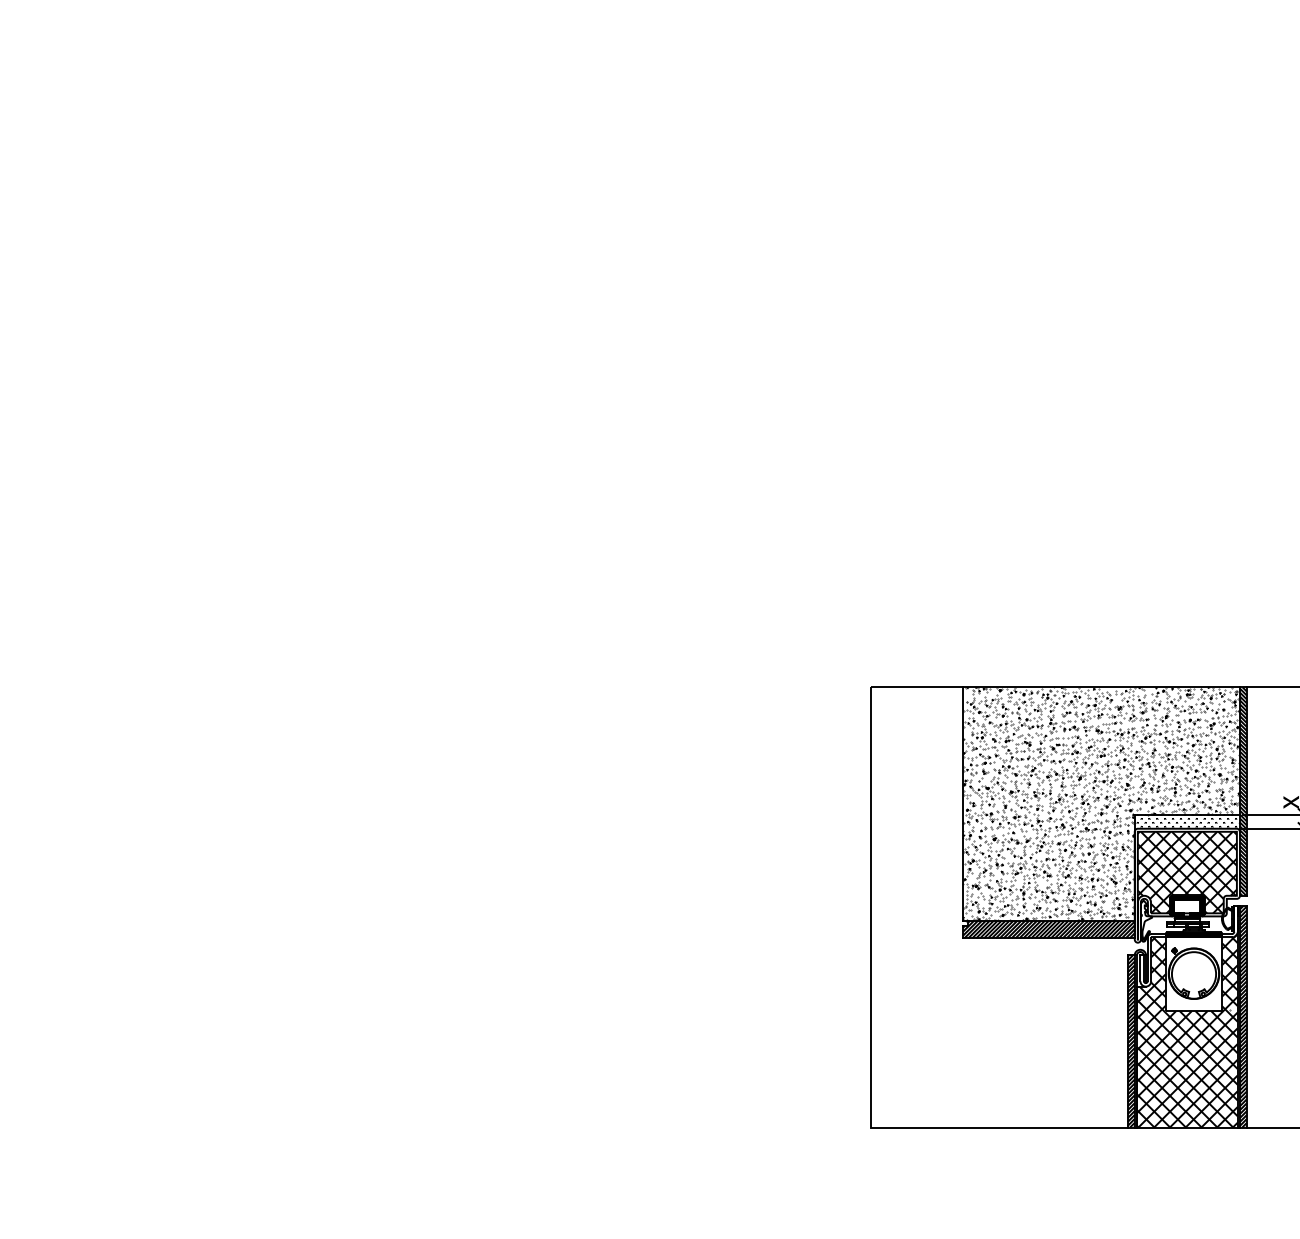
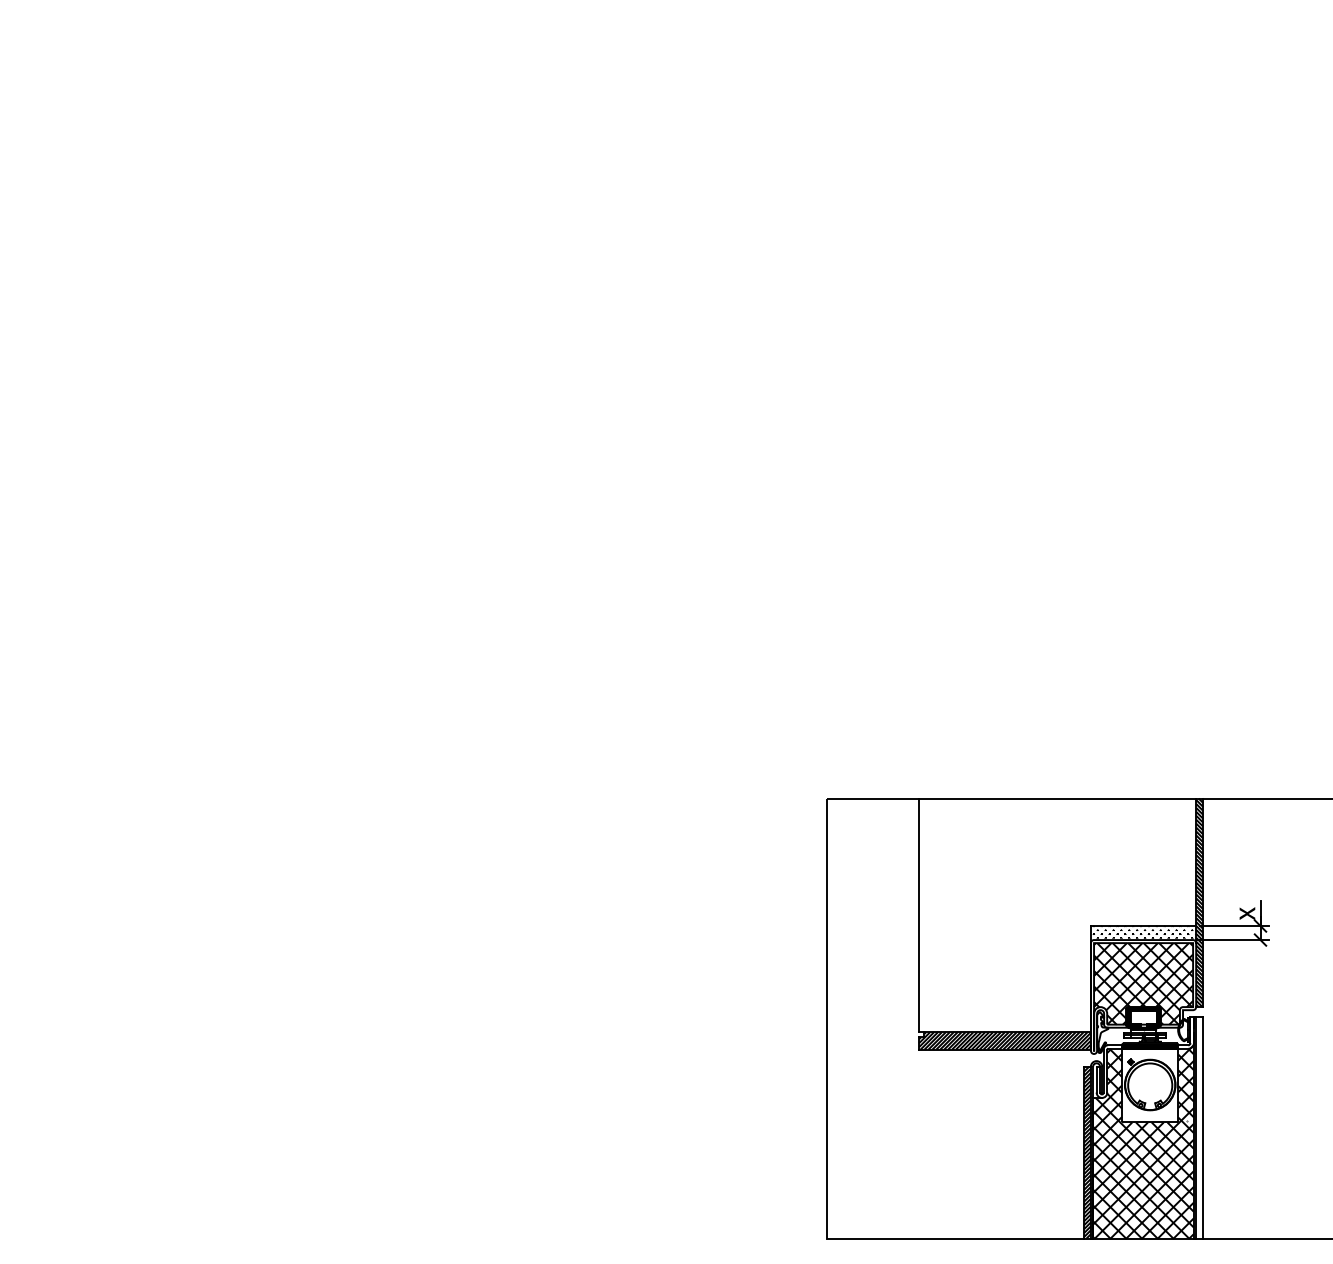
hatch: (1101, 804) -> (1057, 915), removed
hatch: (1243, 1016) -> (1199, 1127), removed

